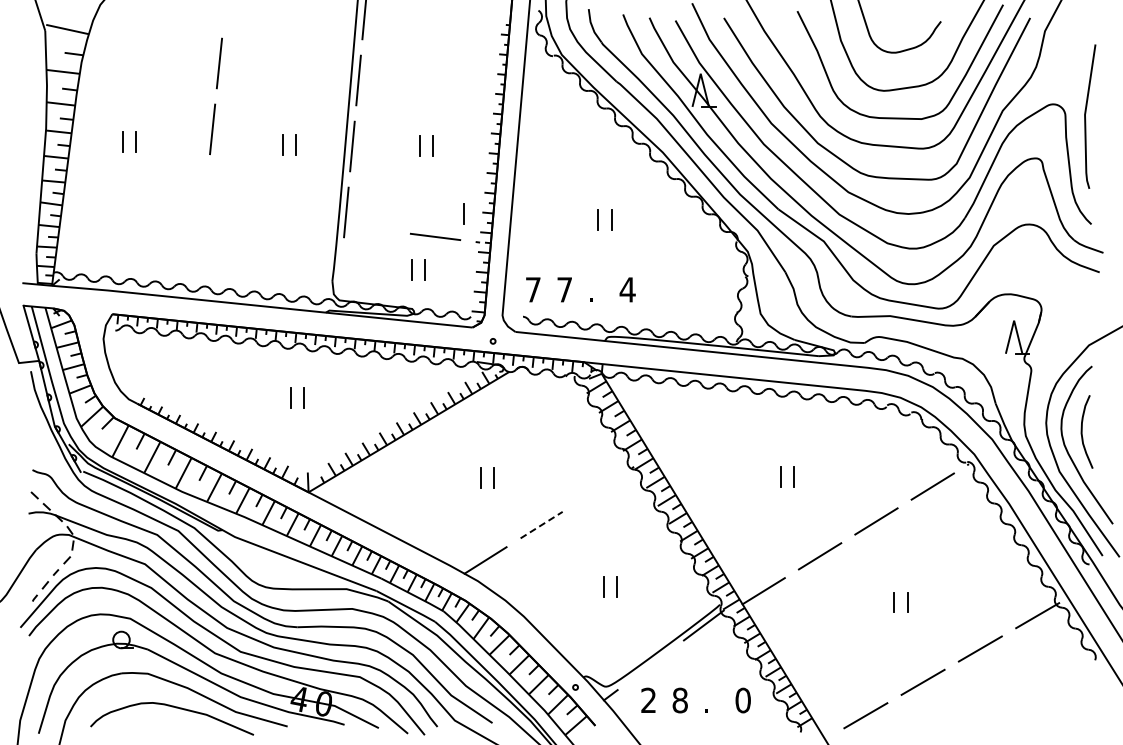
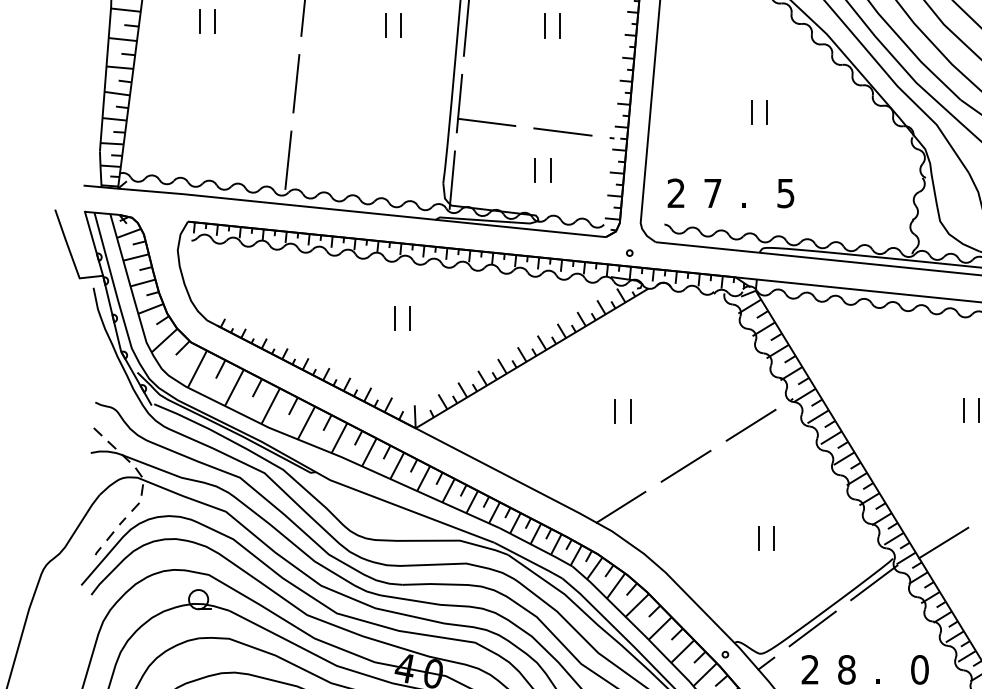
line: (205, 195) -> (296, 83), added
line: (463, 213) -> (595, 104), removed
line: (369, 228) -> (486, 122), added
line: (198, 261) -> (287, 160), added
line: (339, 278) -> (451, 180), added
text: (532, 289) -> (675, 192), 7 -> 2
text: (627, 289) -> (785, 192), 4 -> 5
line: (597, 489) -> (750, 425), added
line: (541, 525) -> (685, 466), dashed -> solid
line: (650, 665) -> (812, 629), added

